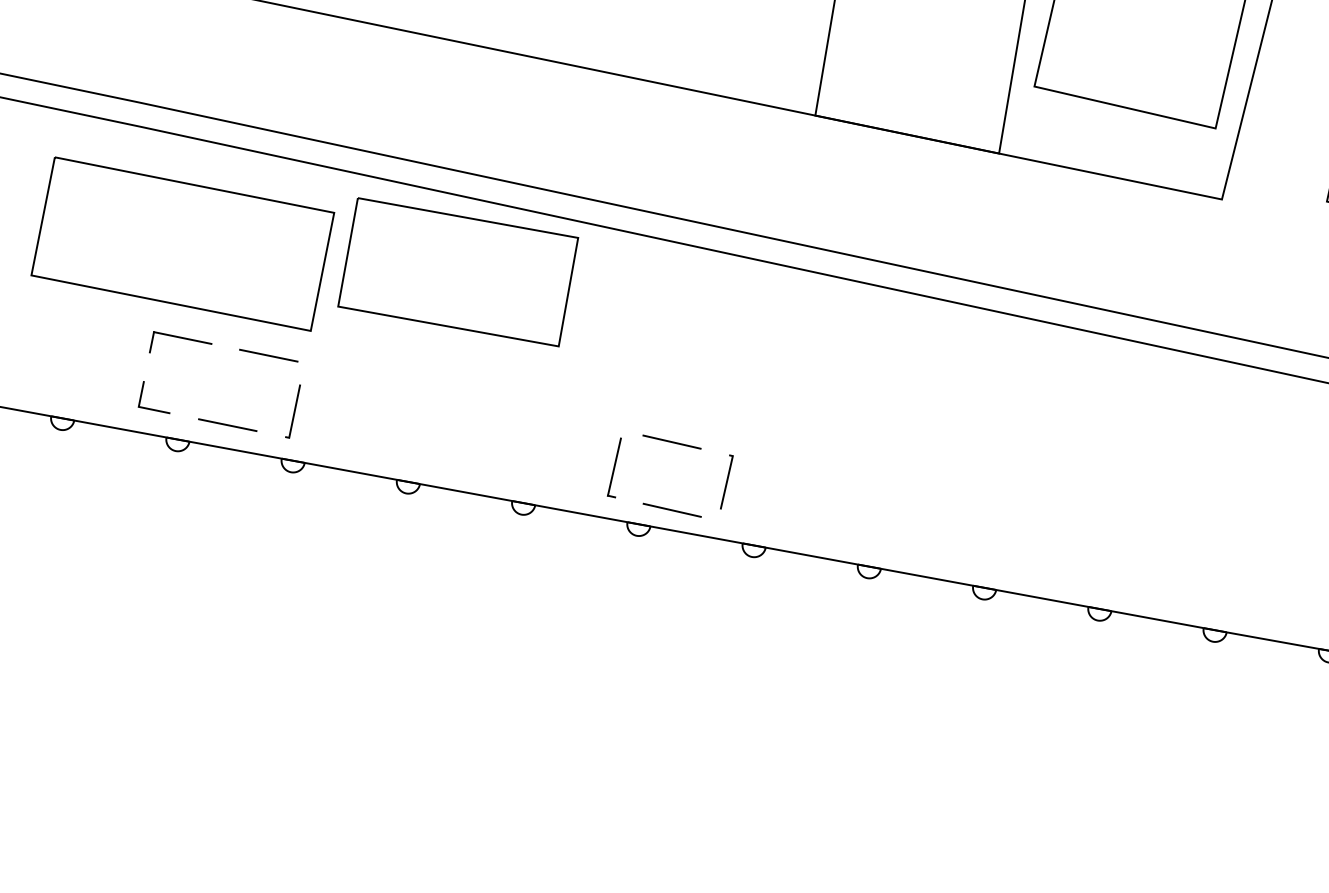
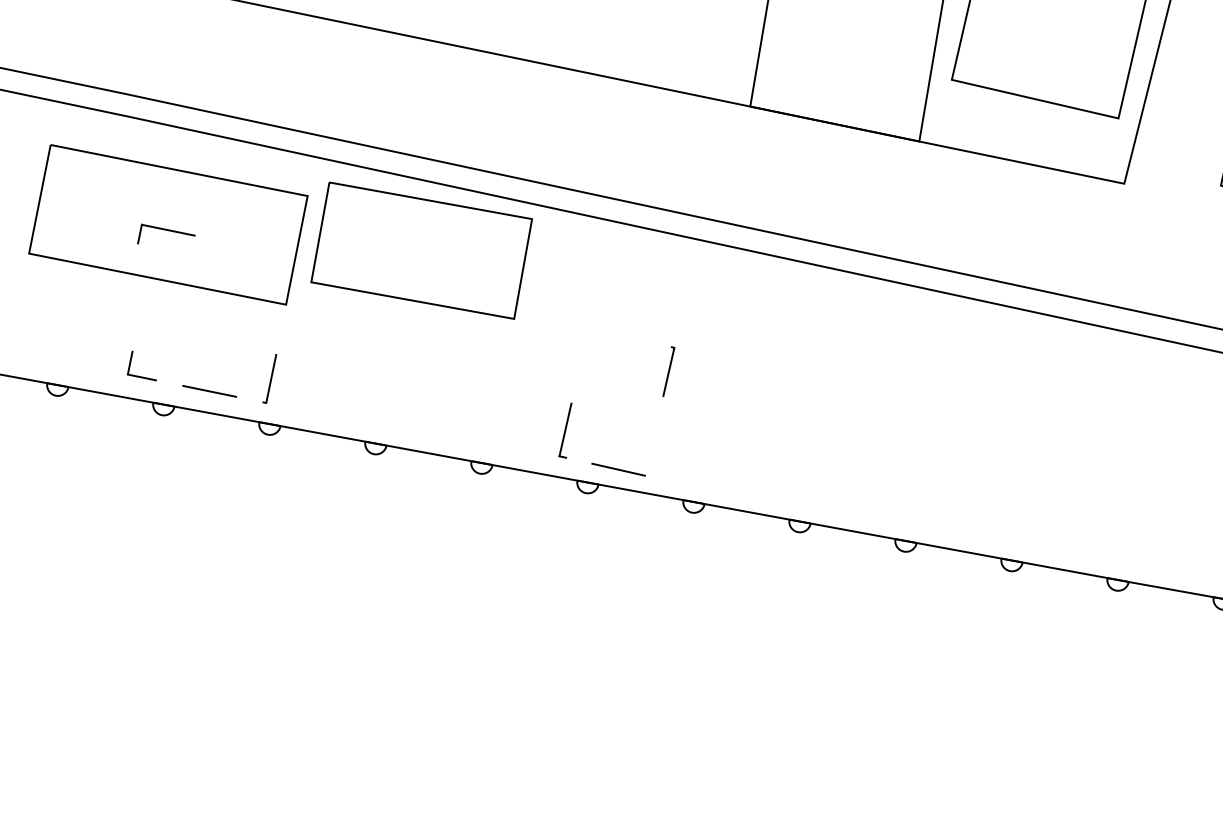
part: (180, 341) -> (166, 233), moved
line: (268, 355) -> (247, 327), removed
line: (672, 441) -> (618, 406), removed
line: (726, 481) -> (668, 371), moved

